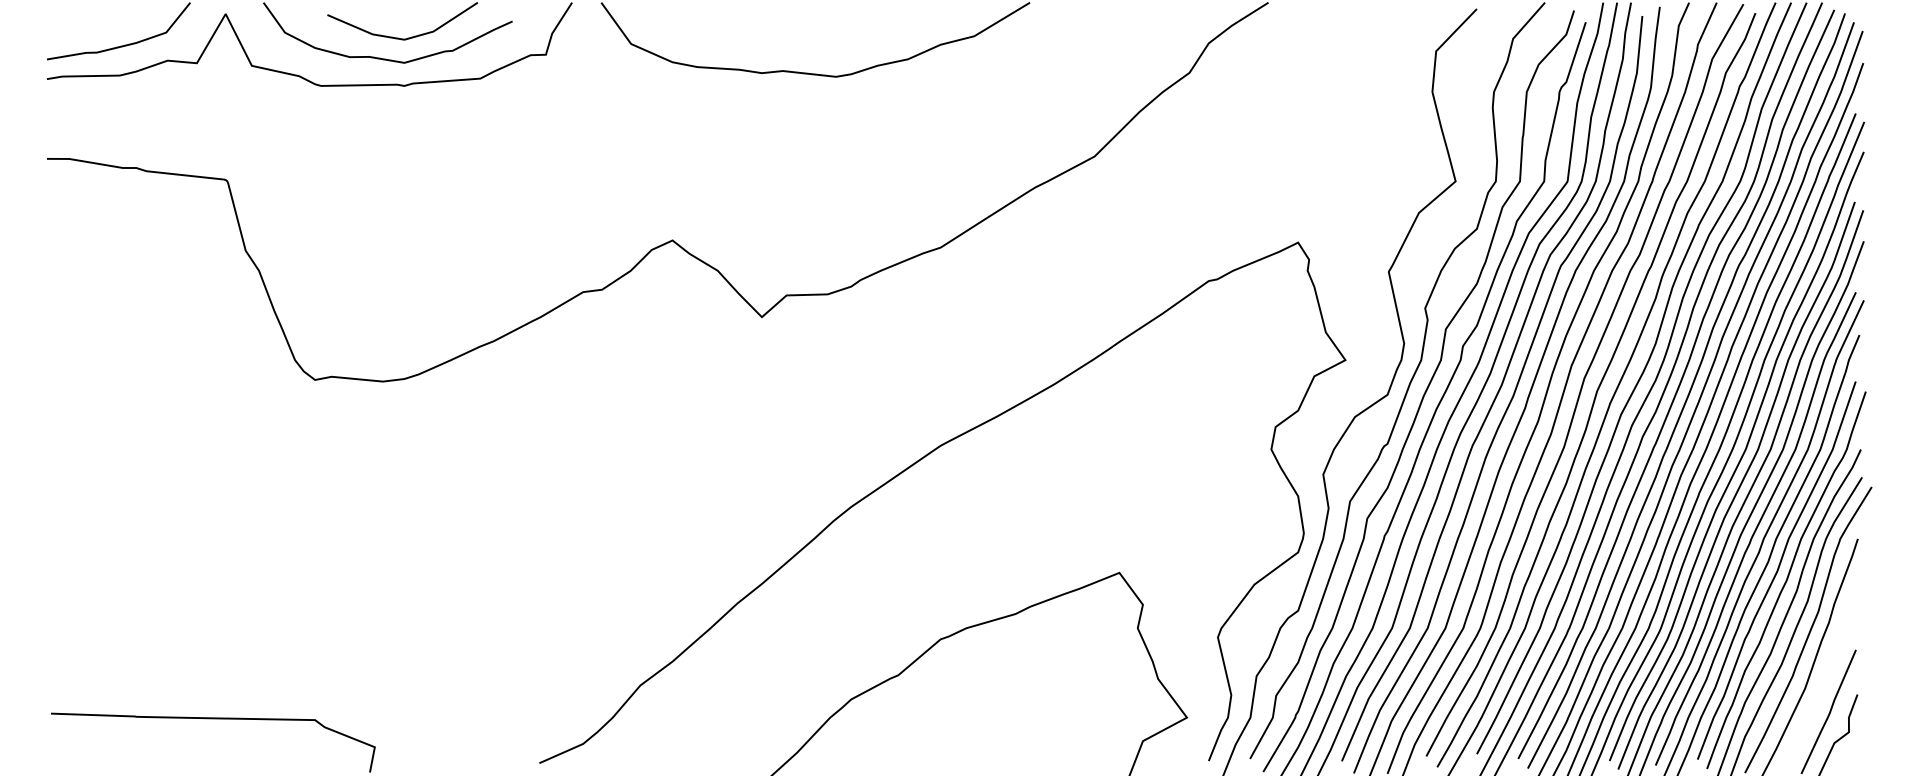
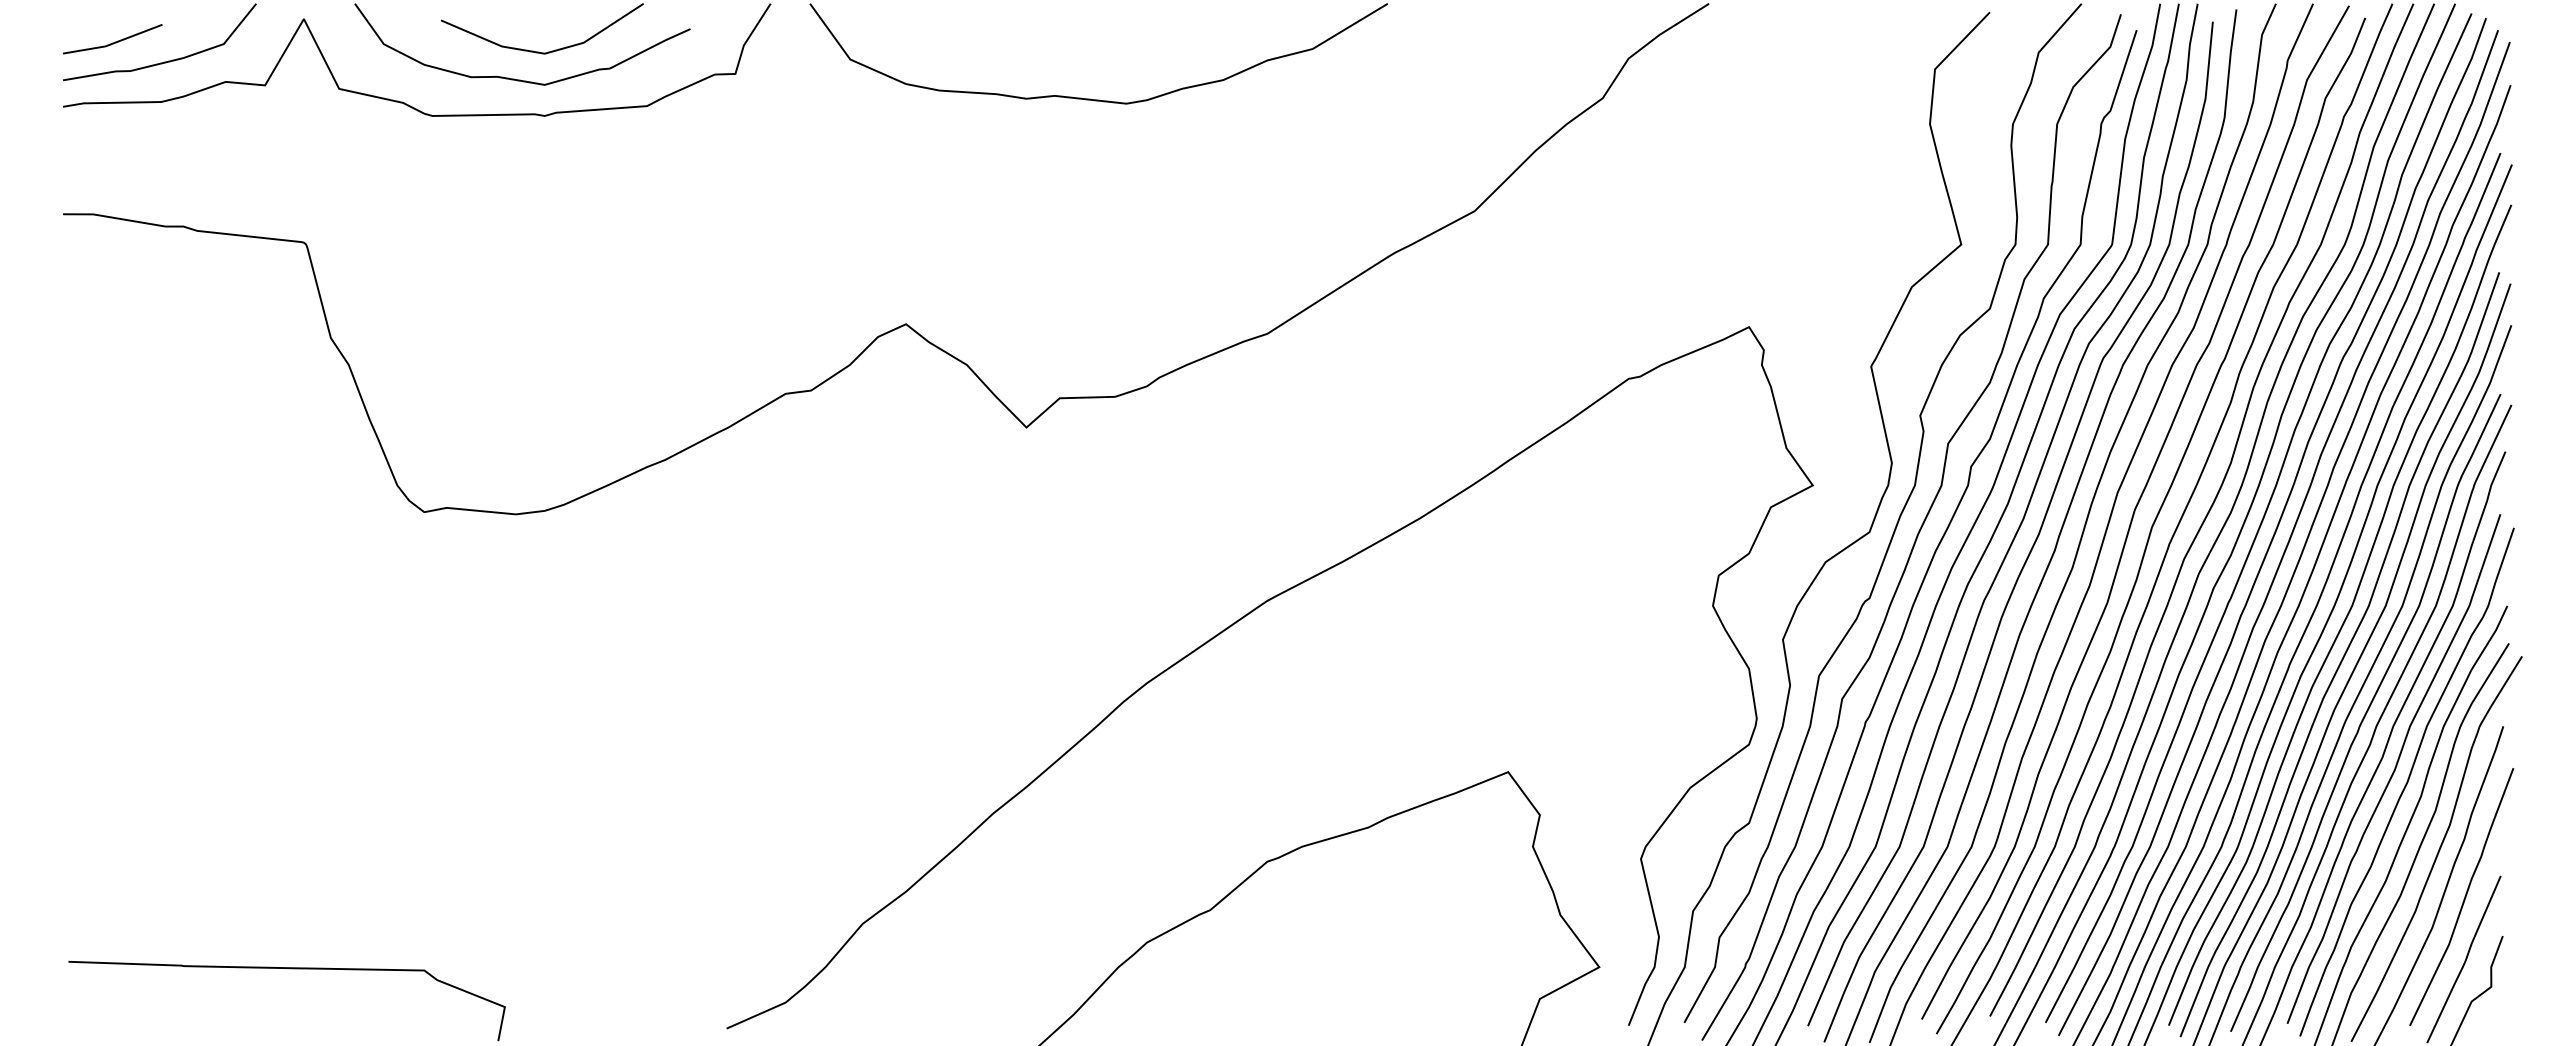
line: (83, 31) -> (112, 42), added
curve: (1829, 665) -> (2464, 896), added

